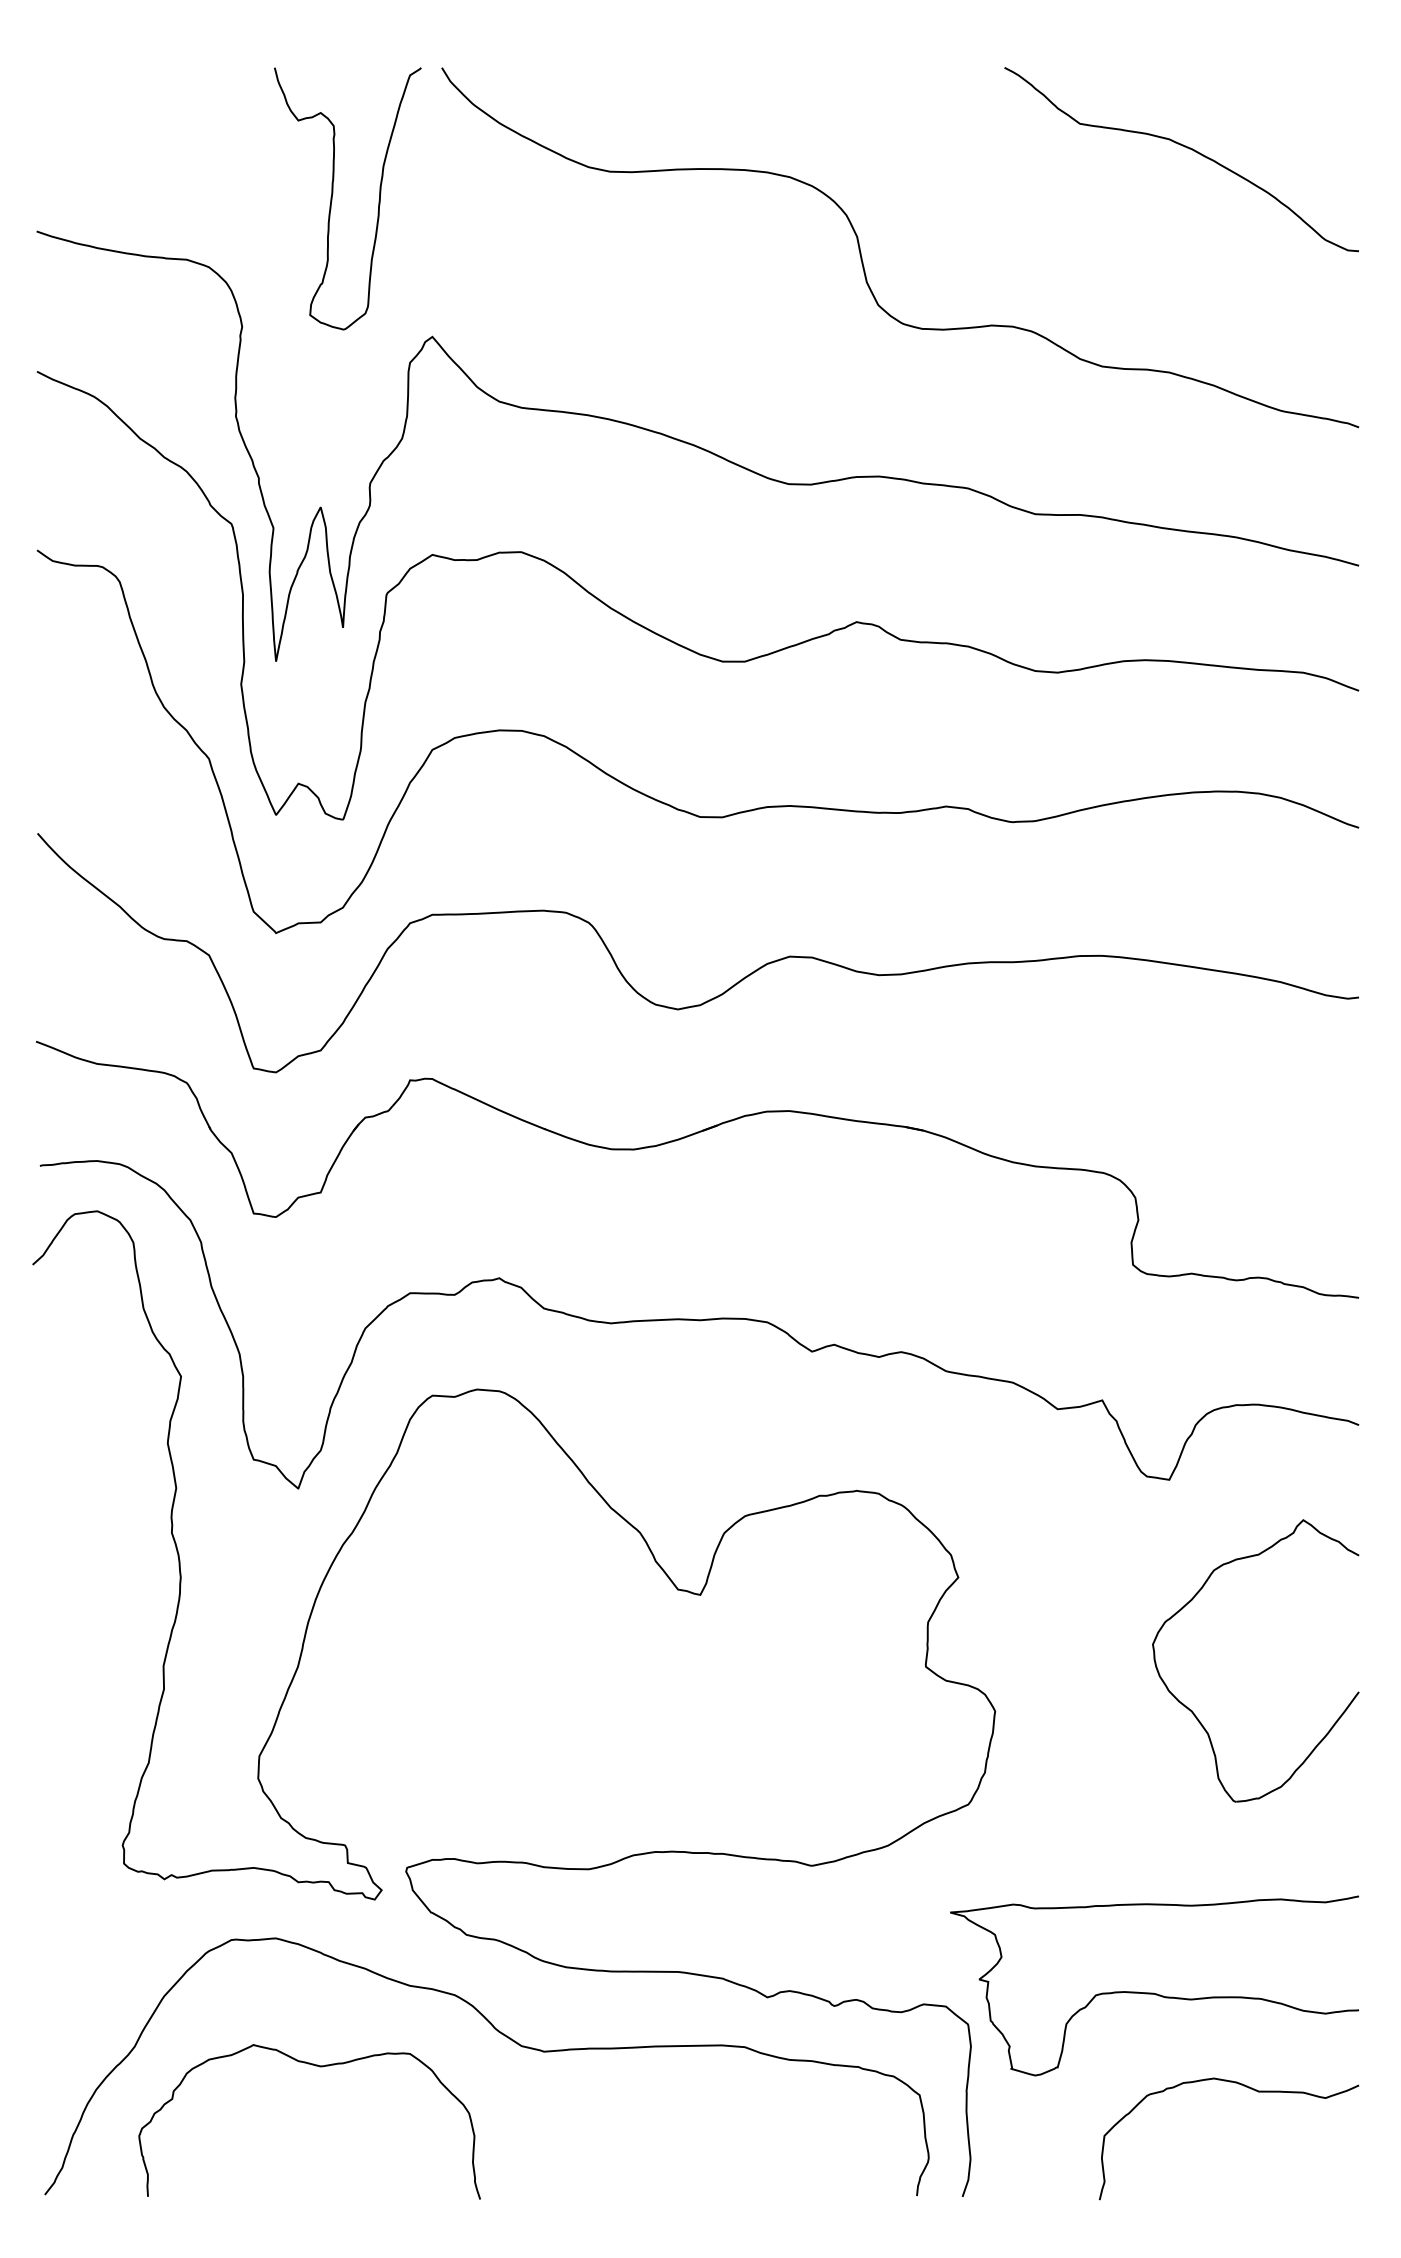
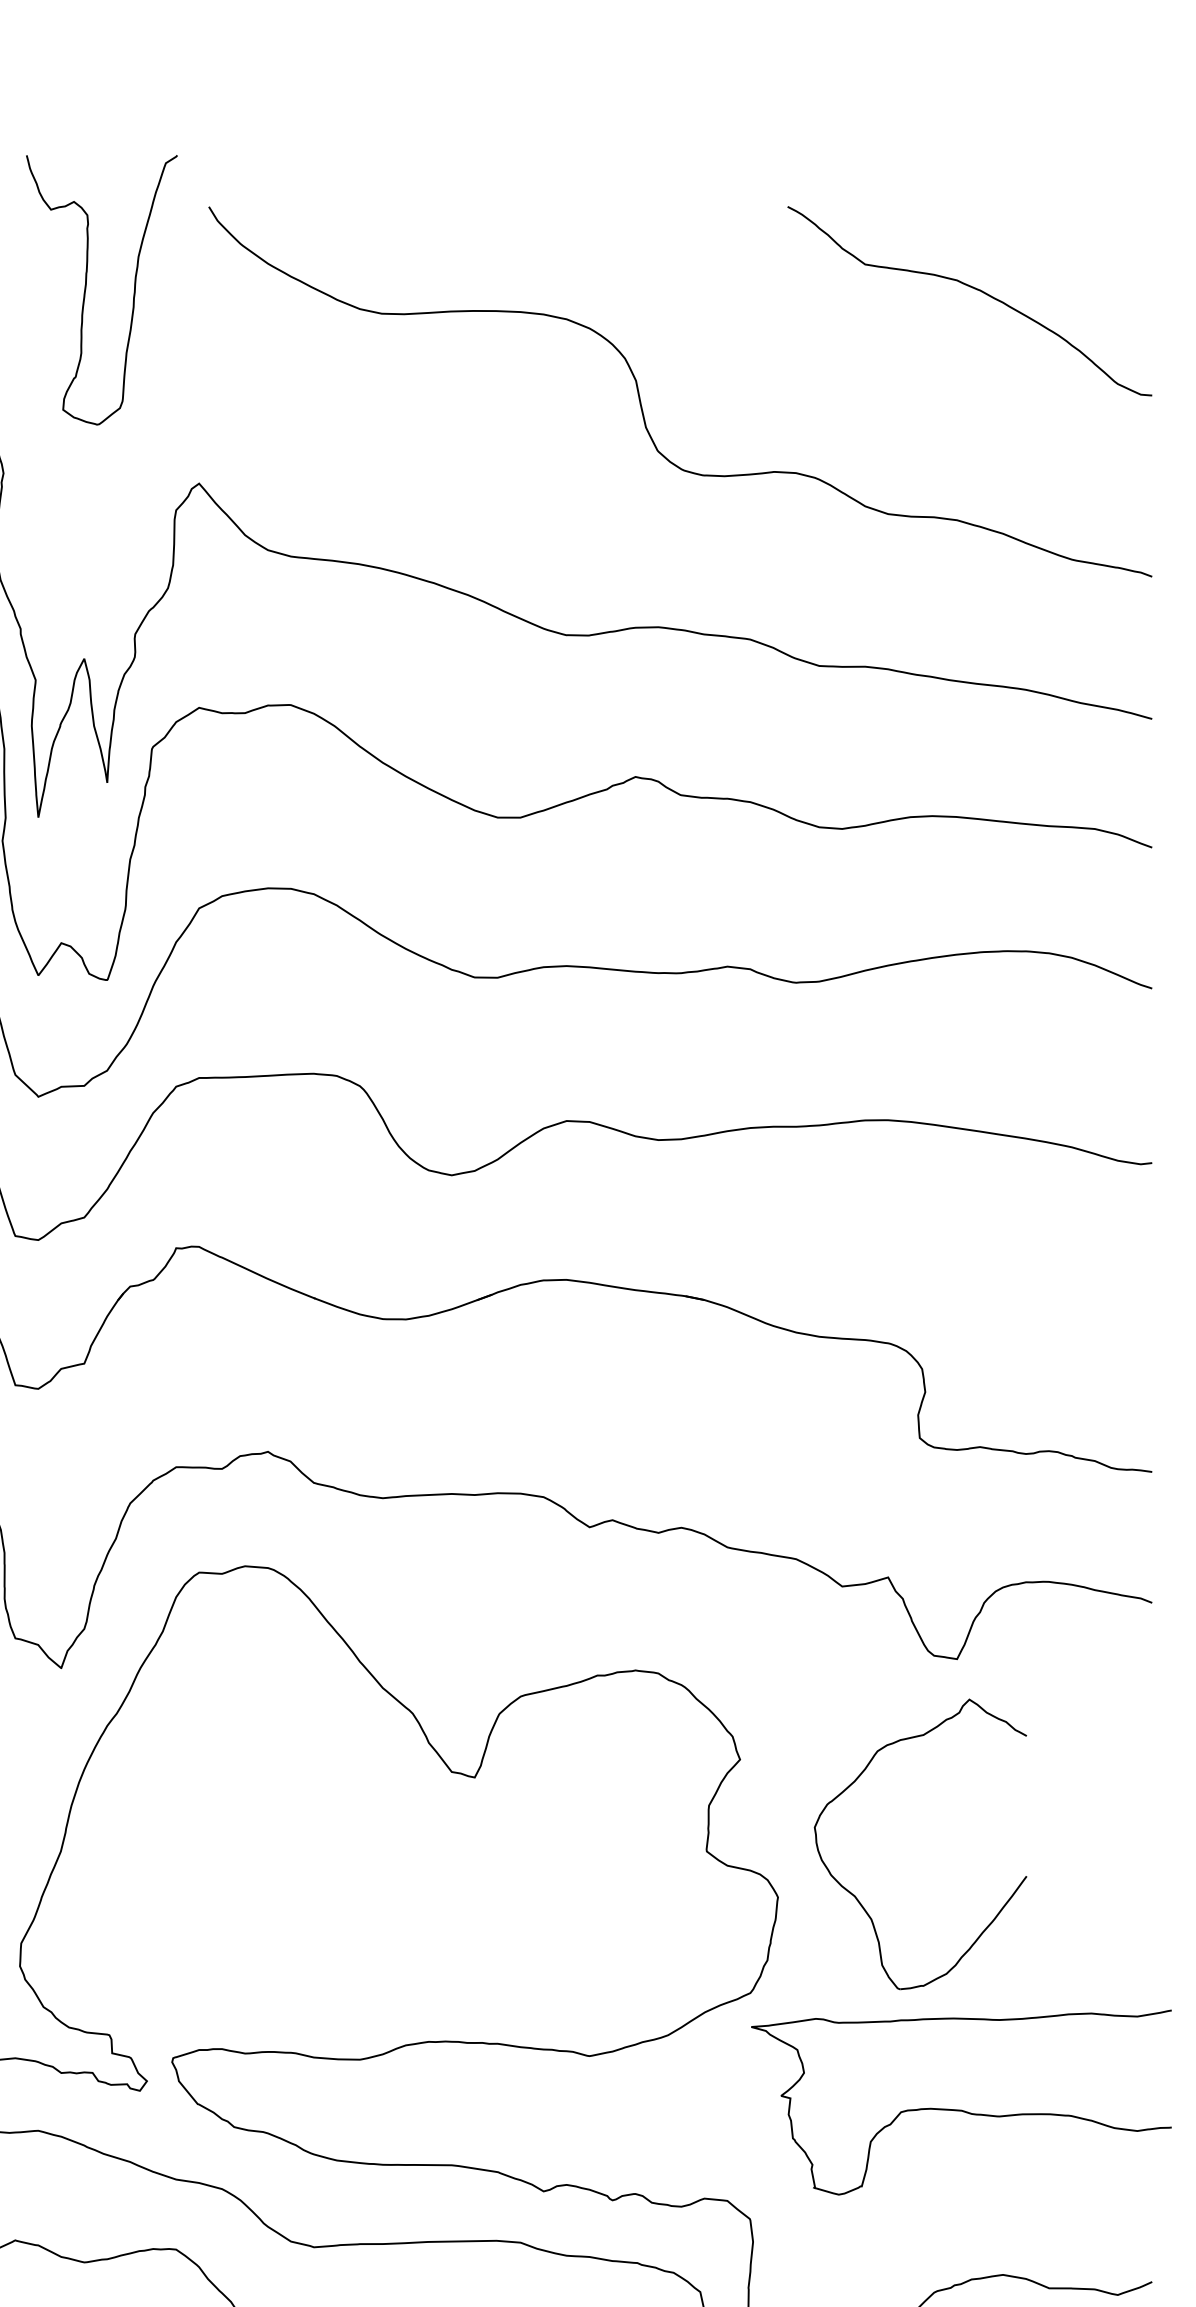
curve: (333, 193) -> (87, 284), moved
part: (1193, 1711) -> (856, 1896), moved
curve: (1153, 1992) -> (960, 2109), moved

